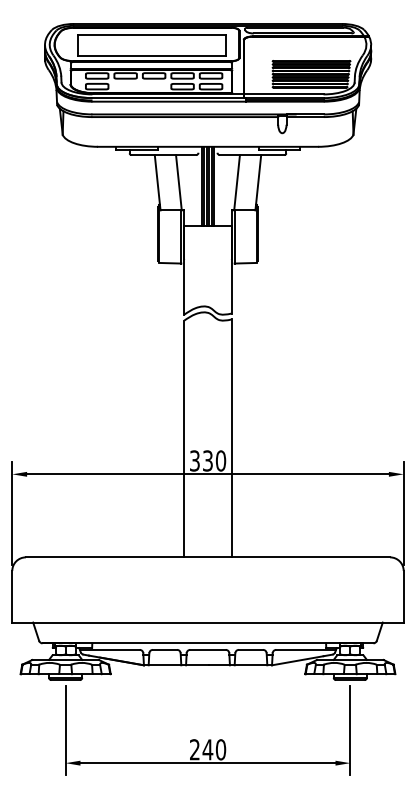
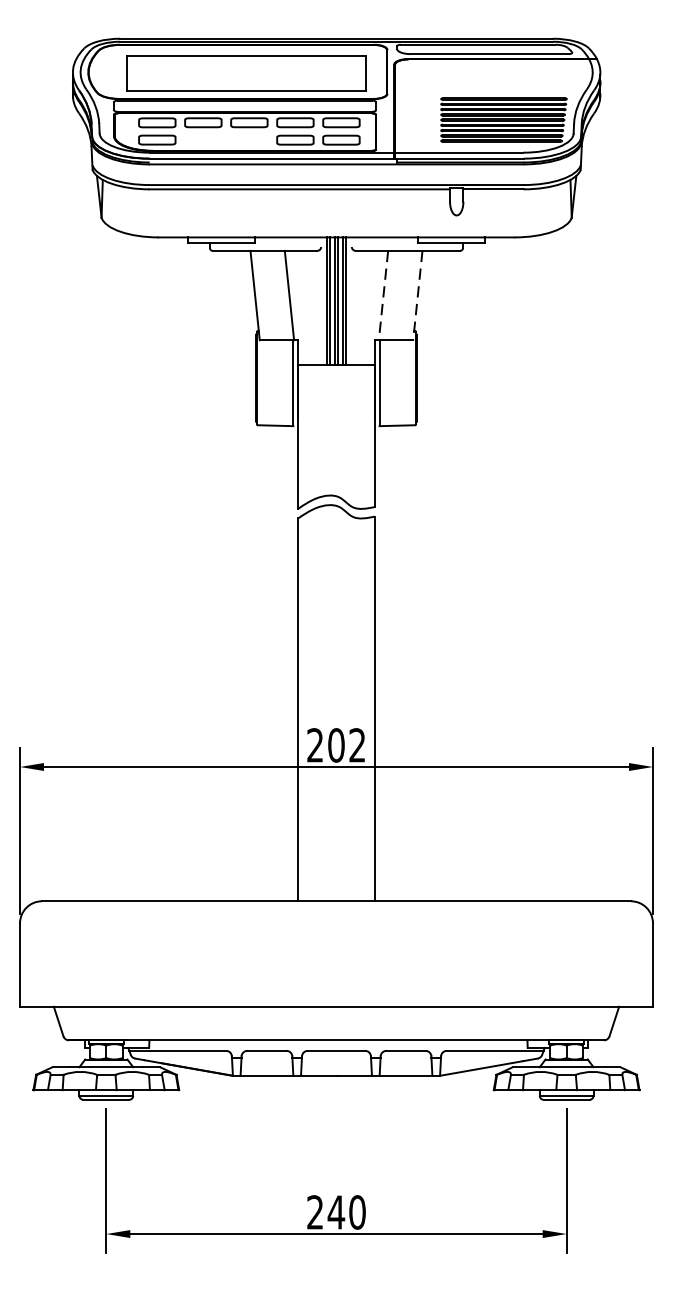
line: (237, 182) -> (384, 295), solid -> dashed
line: (258, 182) -> (418, 295), solid -> dashed
text: (208, 460) -> (337, 744), 330 -> 202

